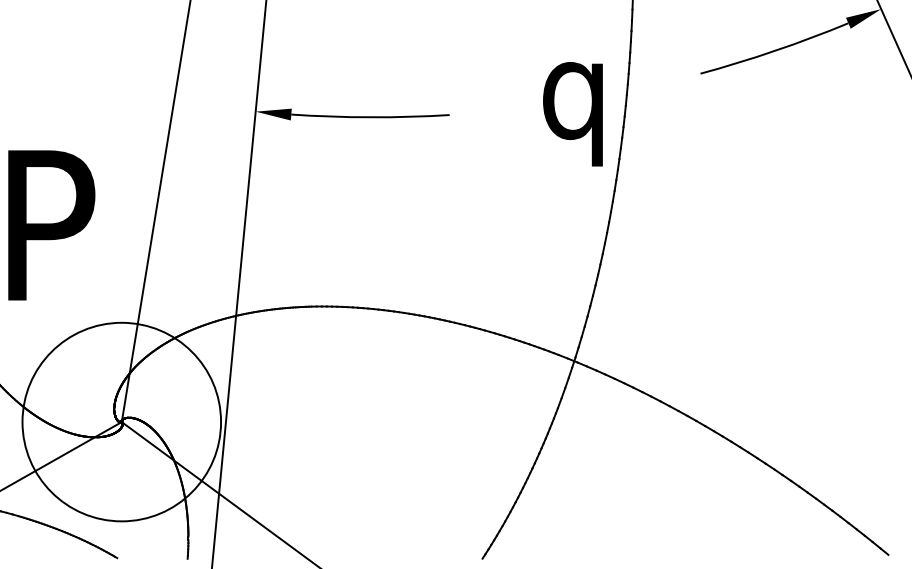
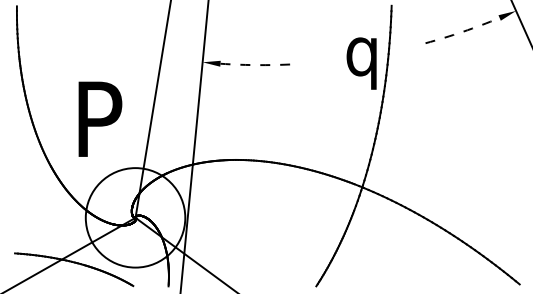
arc: (774, 50) -> (462, 31), solid -> dashed
arc: (371, 118) -> (260, 65), solid -> dashed

